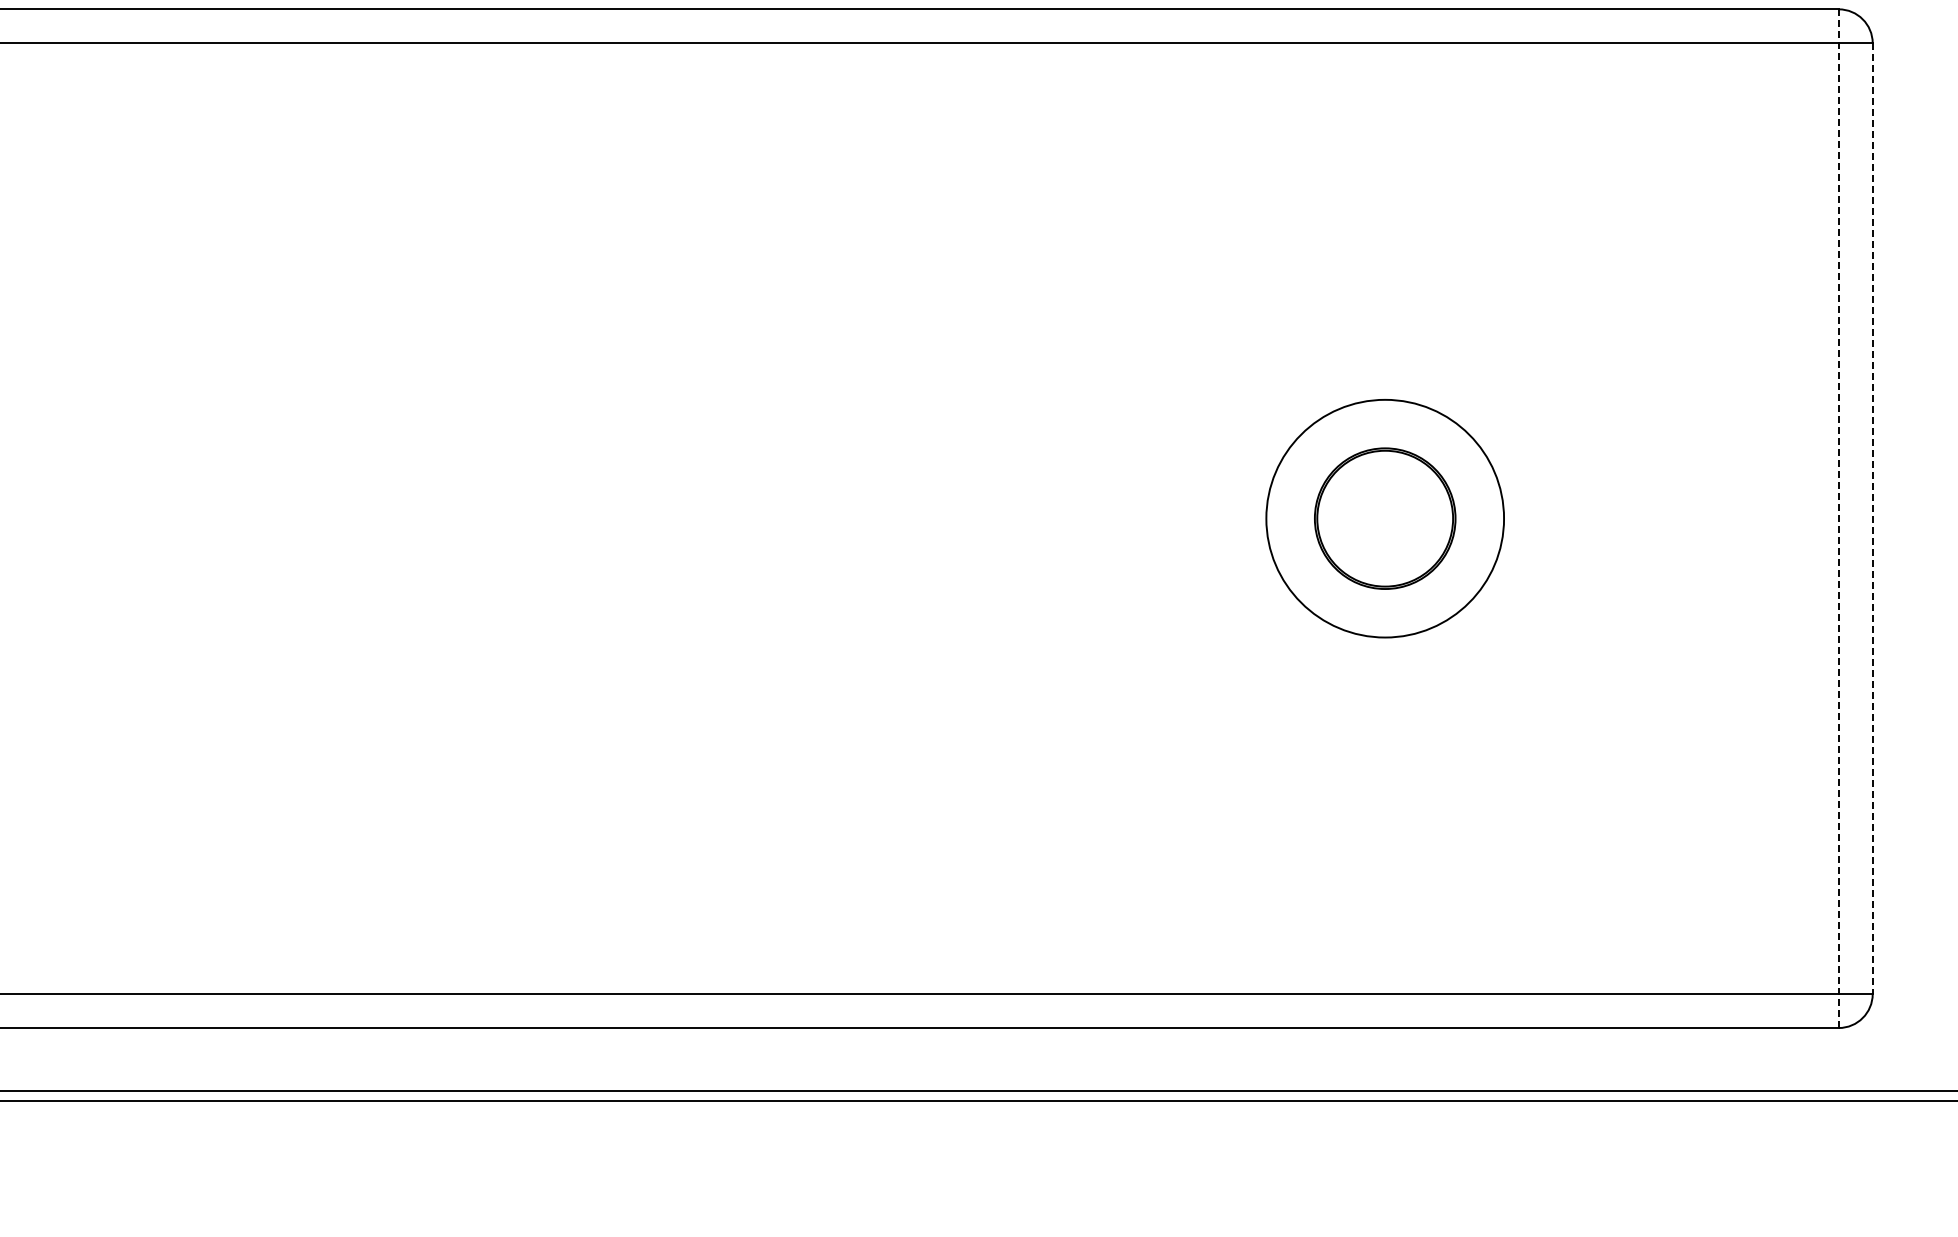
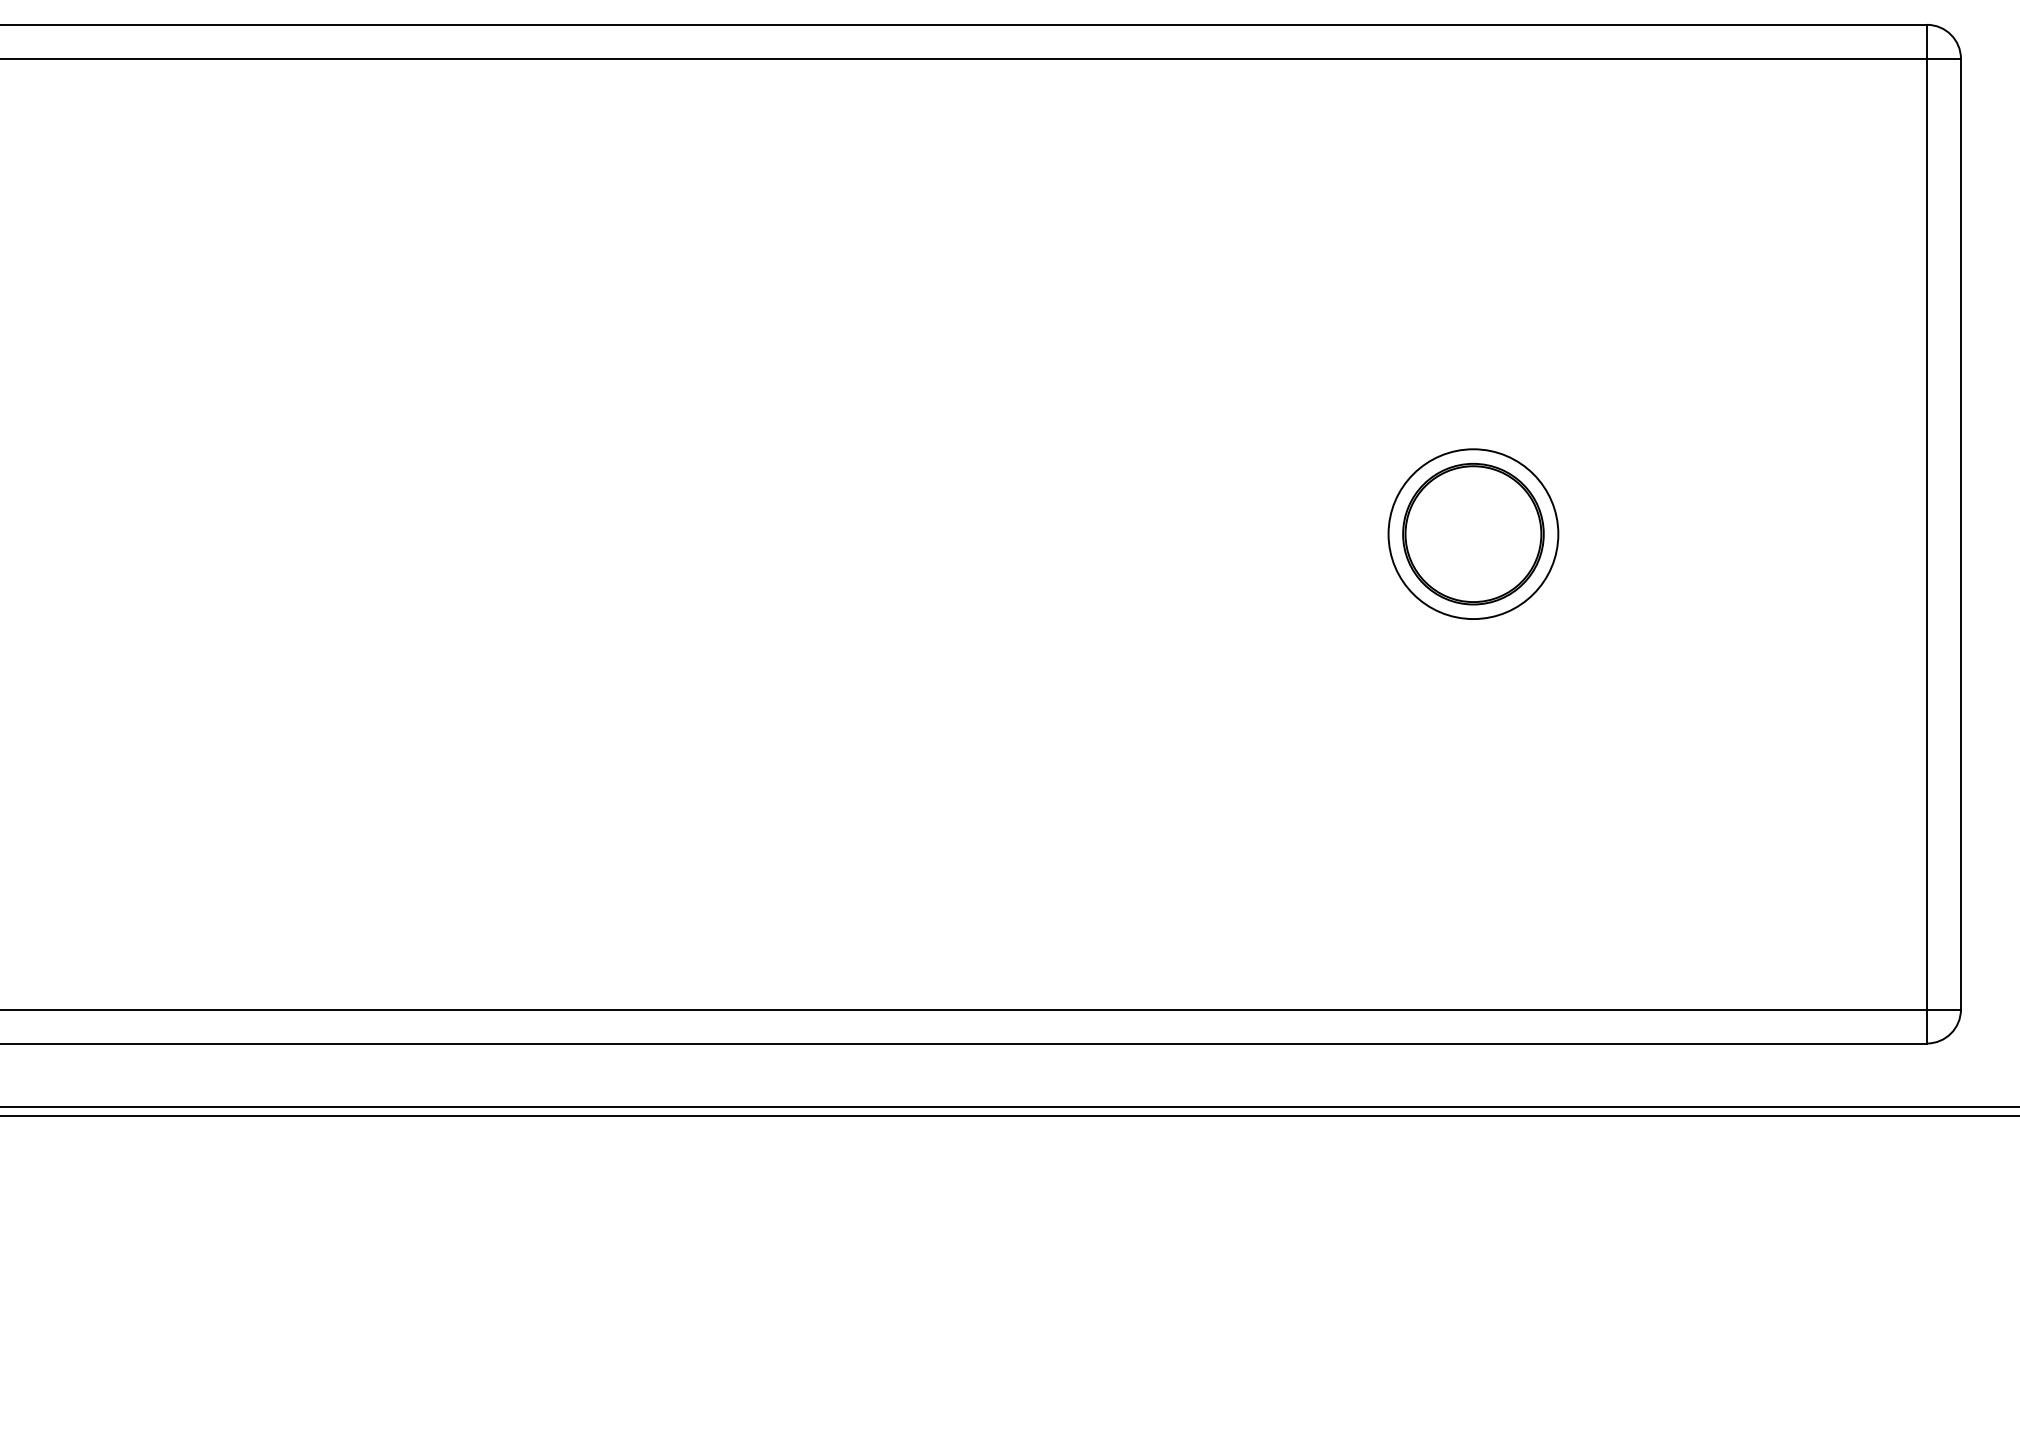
line: (1839, 518) -> (1927, 533), dashed -> solid
circle: (1385, 519) -> (1473, 534), size x0.71
line: (1872, 519) -> (1960, 534), dashed -> solid

